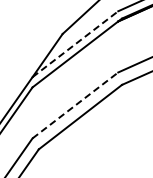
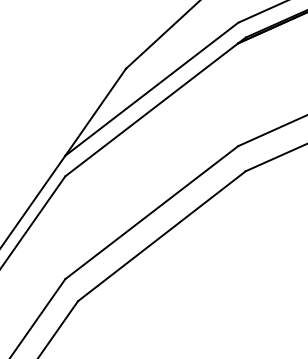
line: (75, 43) -> (151, 87), dashed -> solid
line: (75, 105) -> (151, 212), dashed -> solid

